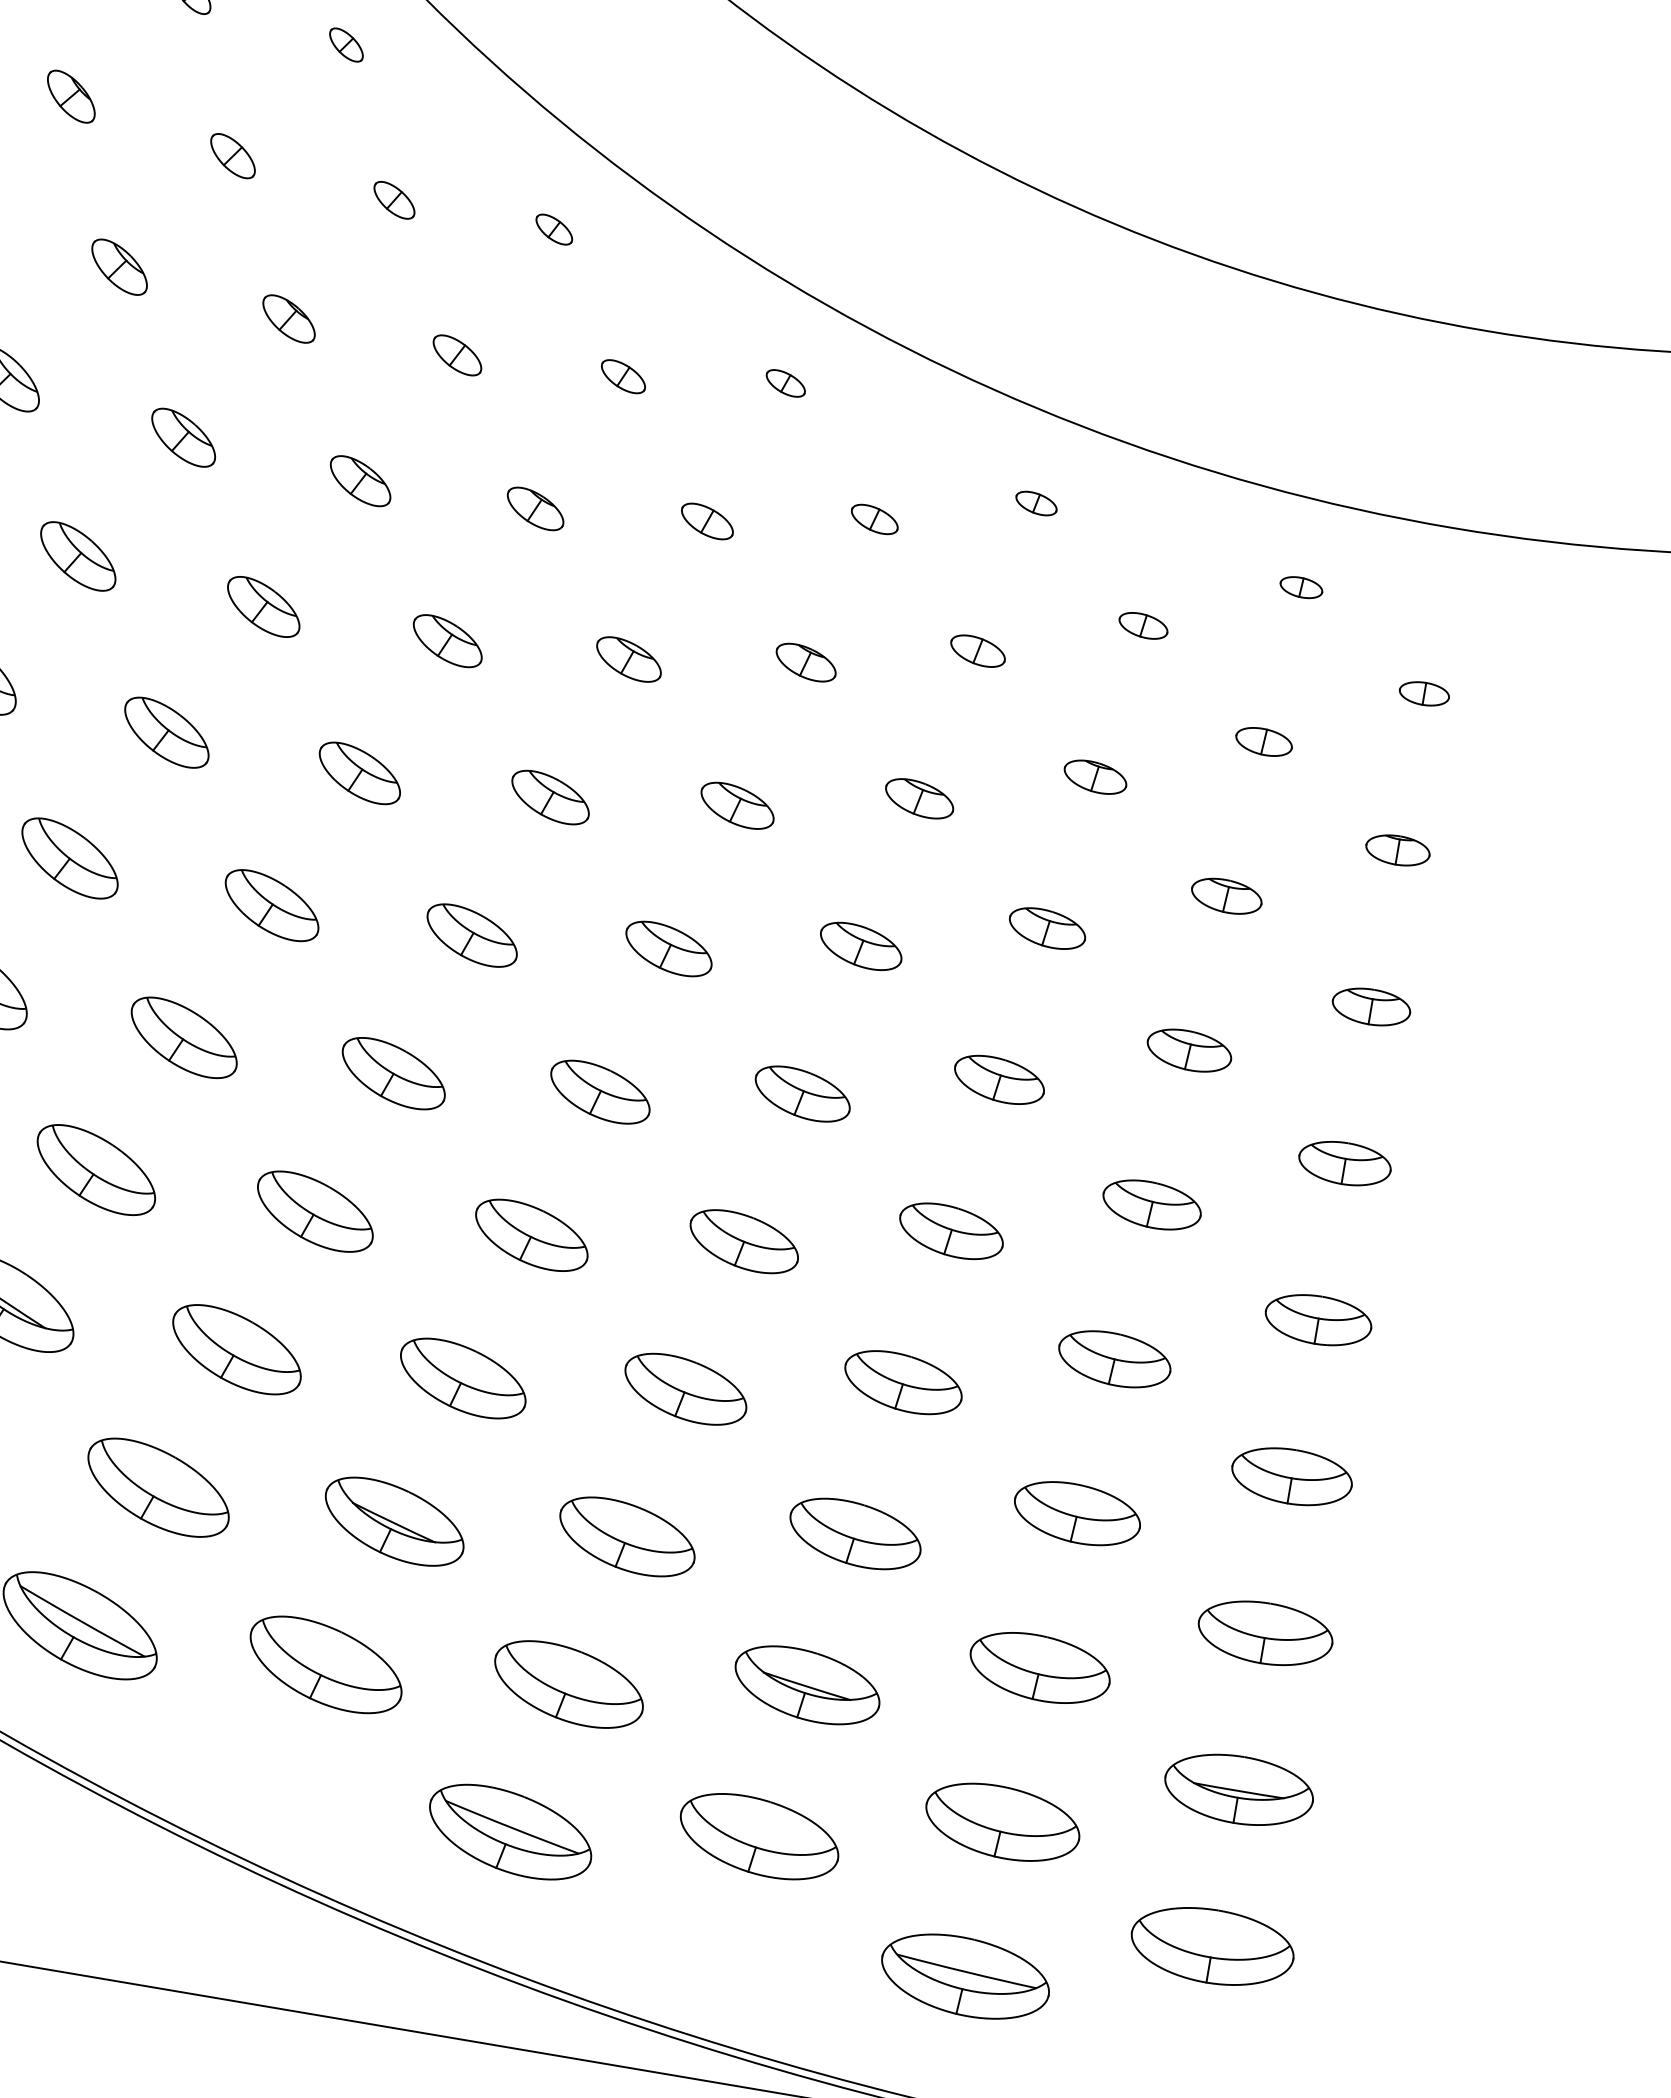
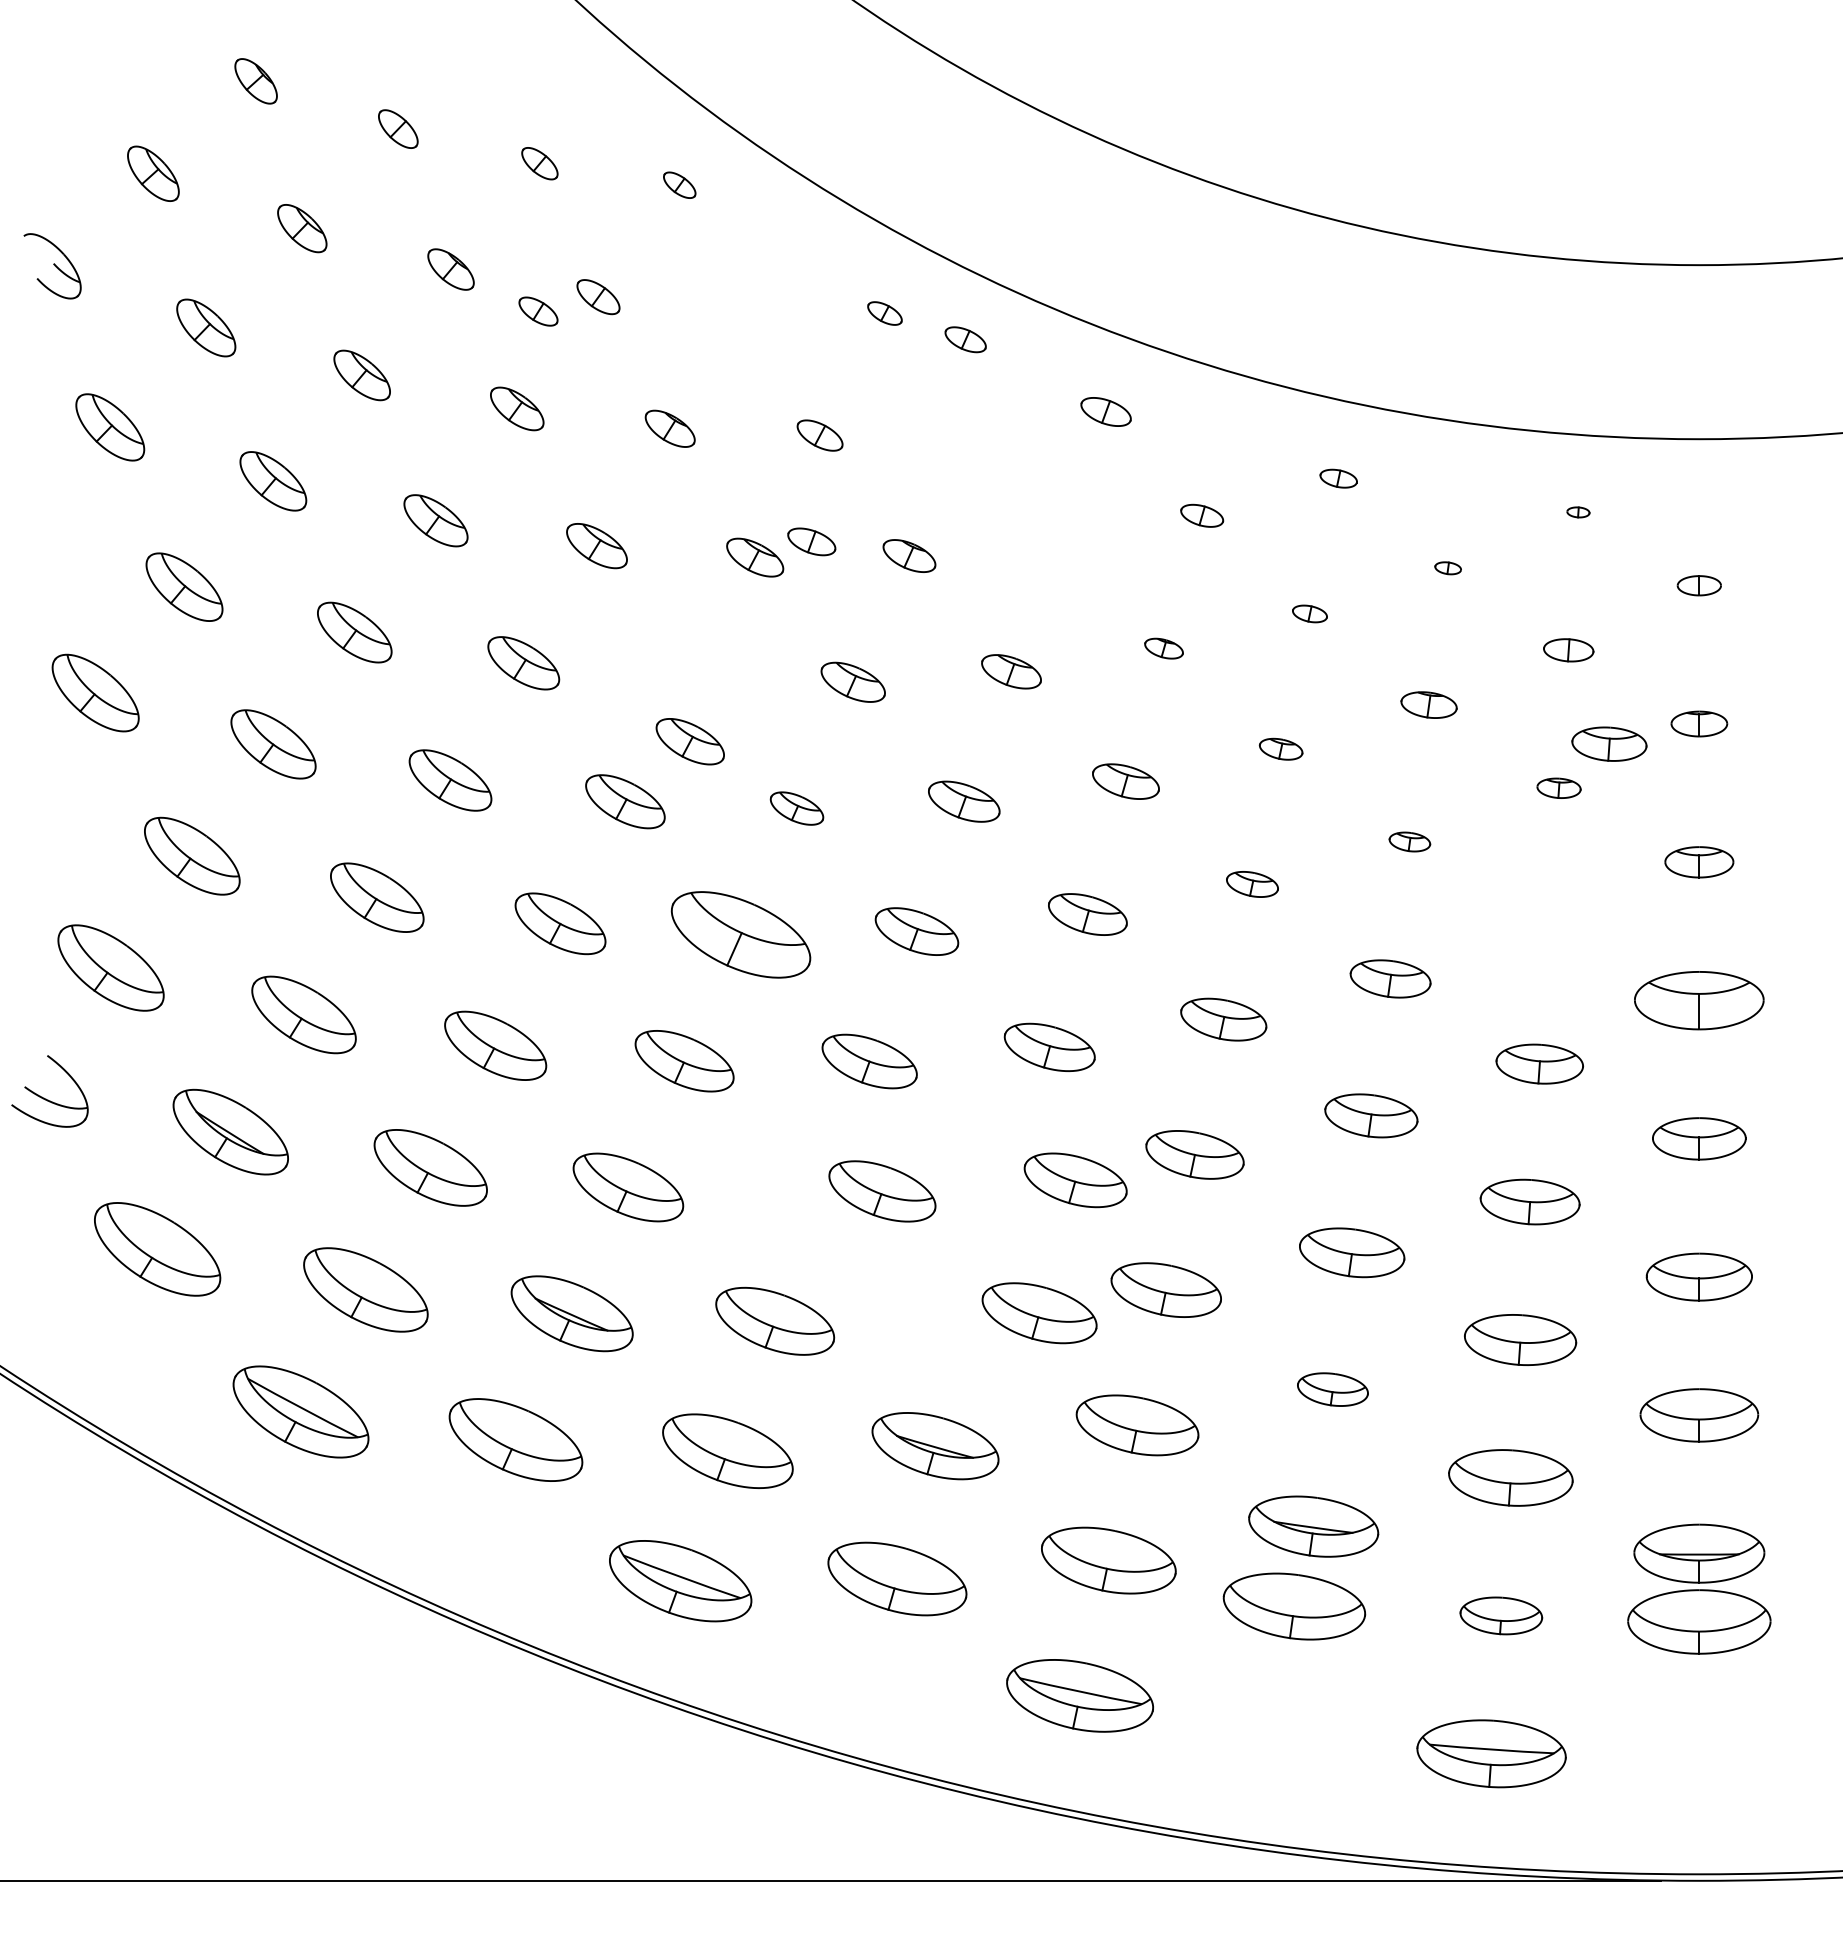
part: (394, 200) -> (538, 311), moved
part: (623, 376) -> (965, 339), moved
part: (785, 382) -> (1105, 411), size x1.4
part: (707, 521) -> (811, 541), moved
part: (1301, 587) -> (1578, 512), size x0.6
part: (262, 606) -> (689, 741), moved
part: (1142, 626) -> (1447, 568), size x0.6
part: (977, 650) -> (1309, 613), size x0.7
part: (805, 662) -> (1163, 648), size x0.7
part: (359, 773) -> (796, 808), size x0.7
part: (918, 799) -> (1280, 749), size x0.7
part: (1226, 896) -> (1558, 788), size x0.7
part: (271, 905) -> (740, 934), size x1.6
part: (1047, 927) -> (1409, 841), size x0.6
part: (861, 946) -> (1252, 884), size x0.7
part: (1189, 1049) -> (1609, 743), moved
part: (1345, 1163) -> (1699, 1000), size x1.6
part: (315, 1211) -> (882, 1191), moved
part: (531, 1235) -> (1075, 1180), moved
part: (463, 1378) -> (1039, 1313), moved
part: (855, 1533) -> (1332, 1389), size x0.6
part: (1003, 1822) -> (1501, 1615), size x0.6
part: (759, 1836) -> (1294, 1606), moved
part: (1212, 1946) -> (1699, 1621), moved

